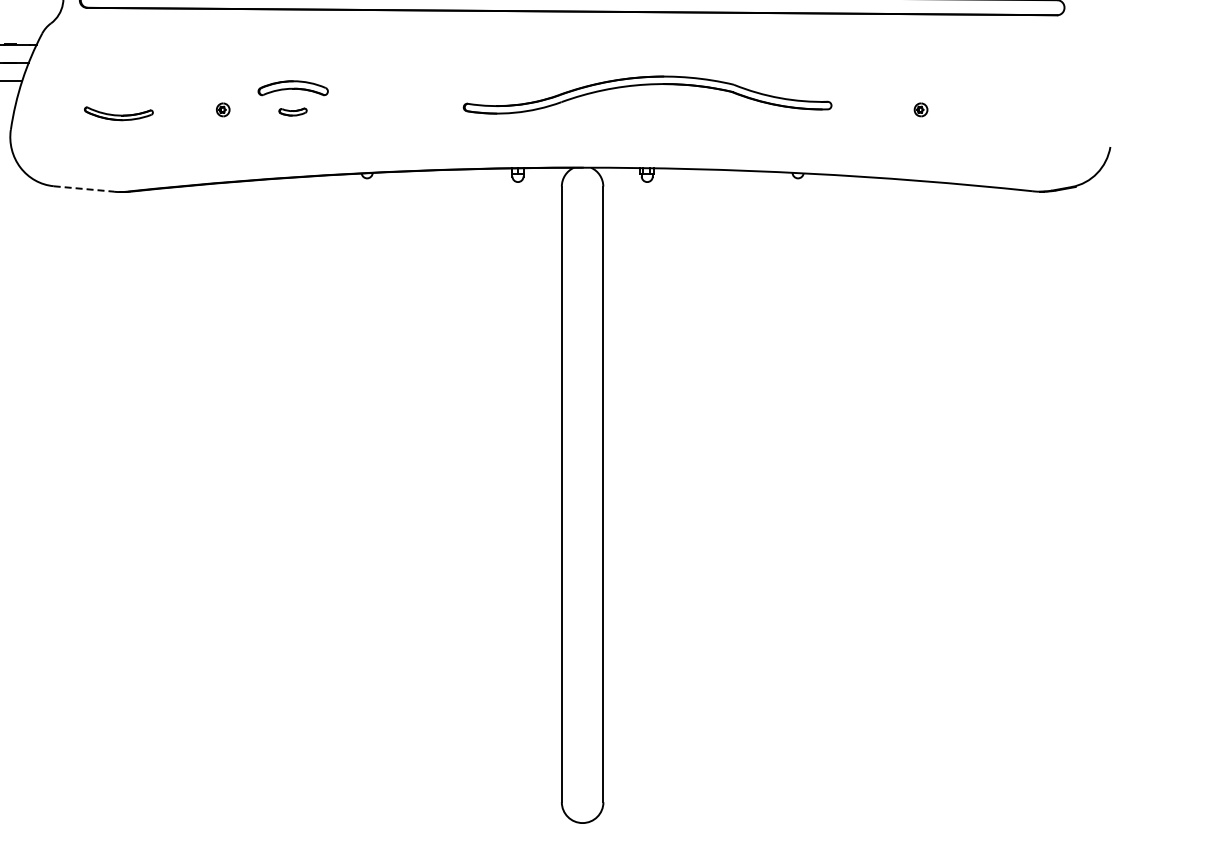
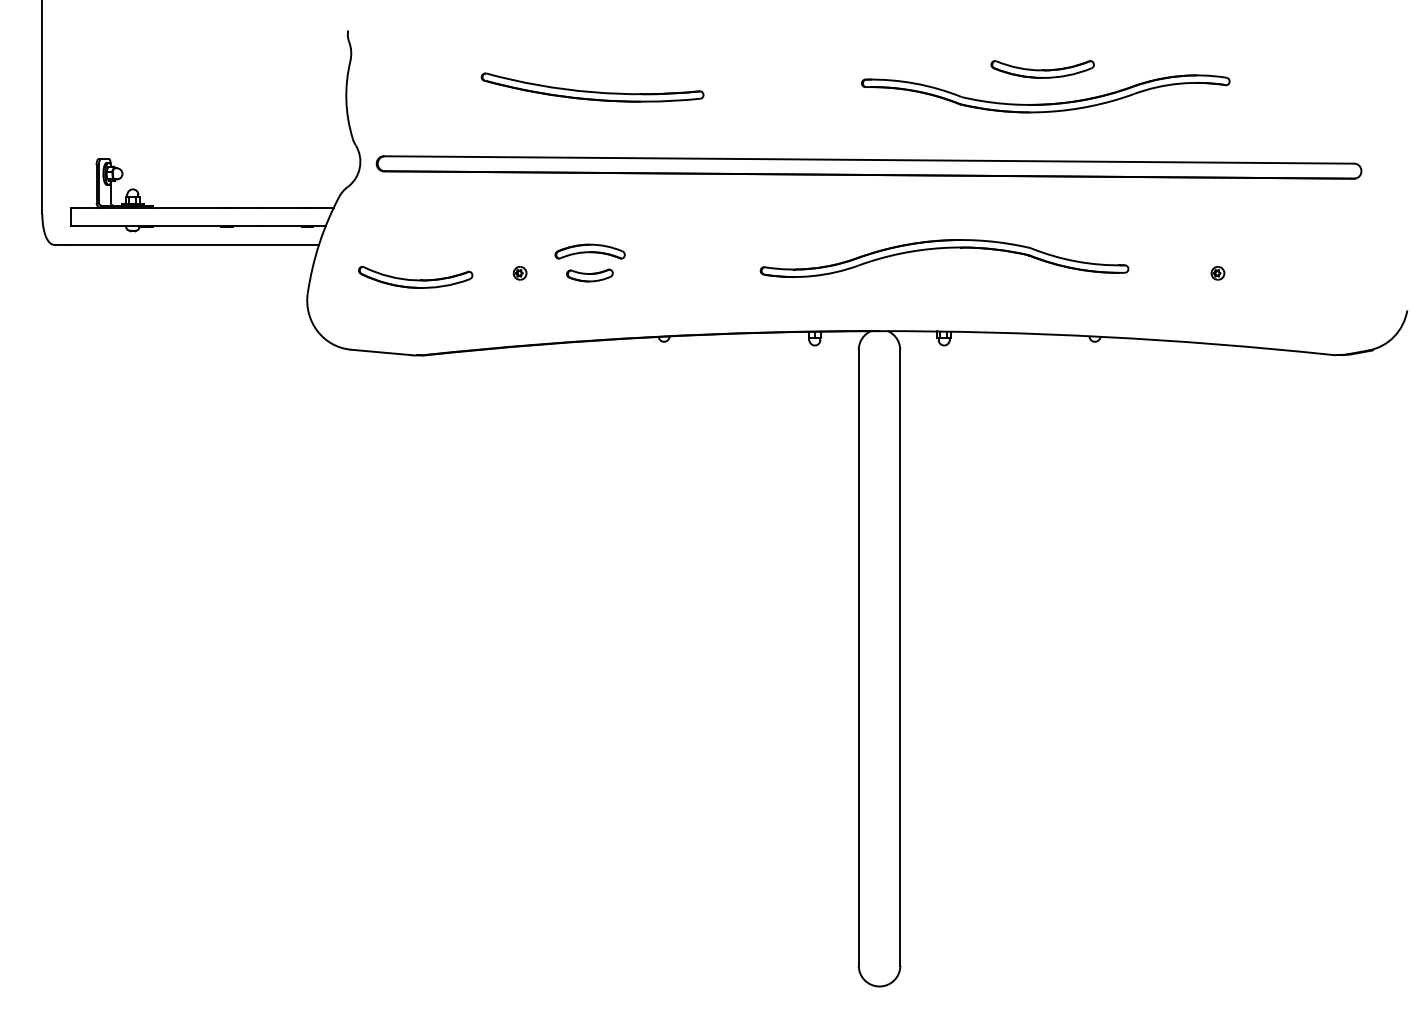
part: (292, 112) -> (589, 275), size x1.67
part: (118, 113) -> (415, 276), size x1.67
line: (84, 189) -> (381, 352), dashed -> solid

